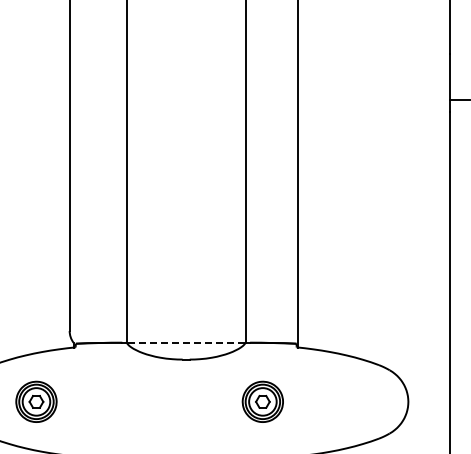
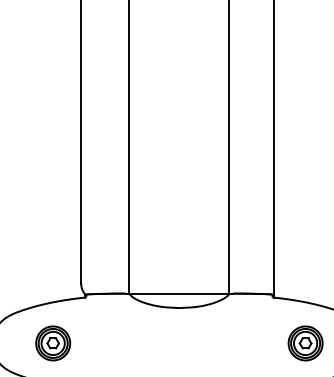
line: (185, 342) -> (178, 293), dashed -> solid
part: (262, 401) -> (305, 343), moved

